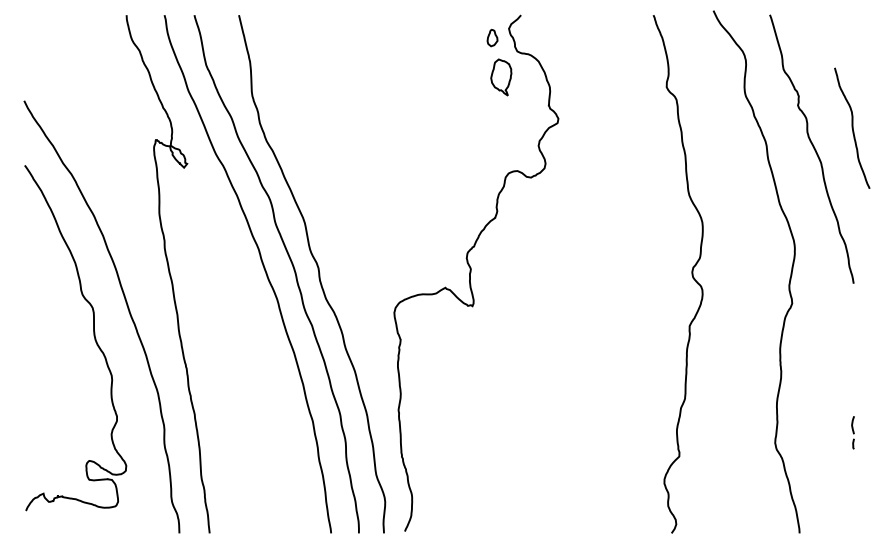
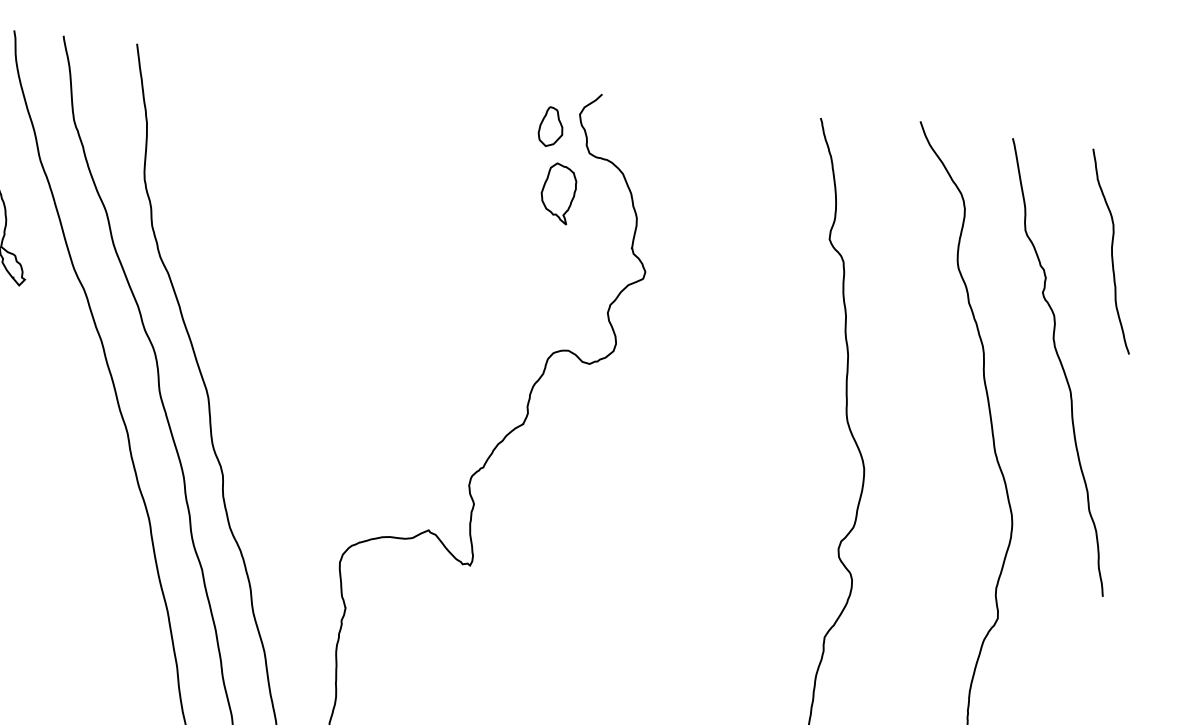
part: (492, 37) -> (551, 125), size x1.43
curve: (852, 127) -> (1111, 250), moved

